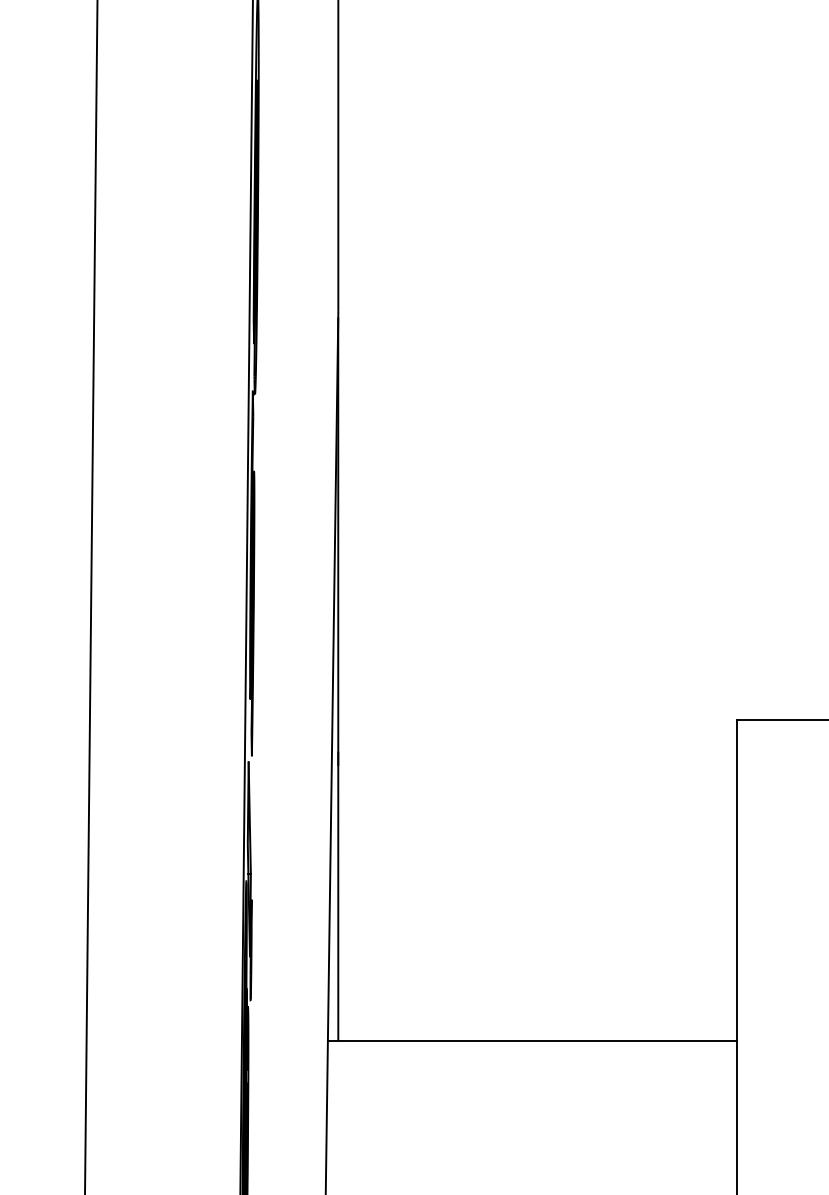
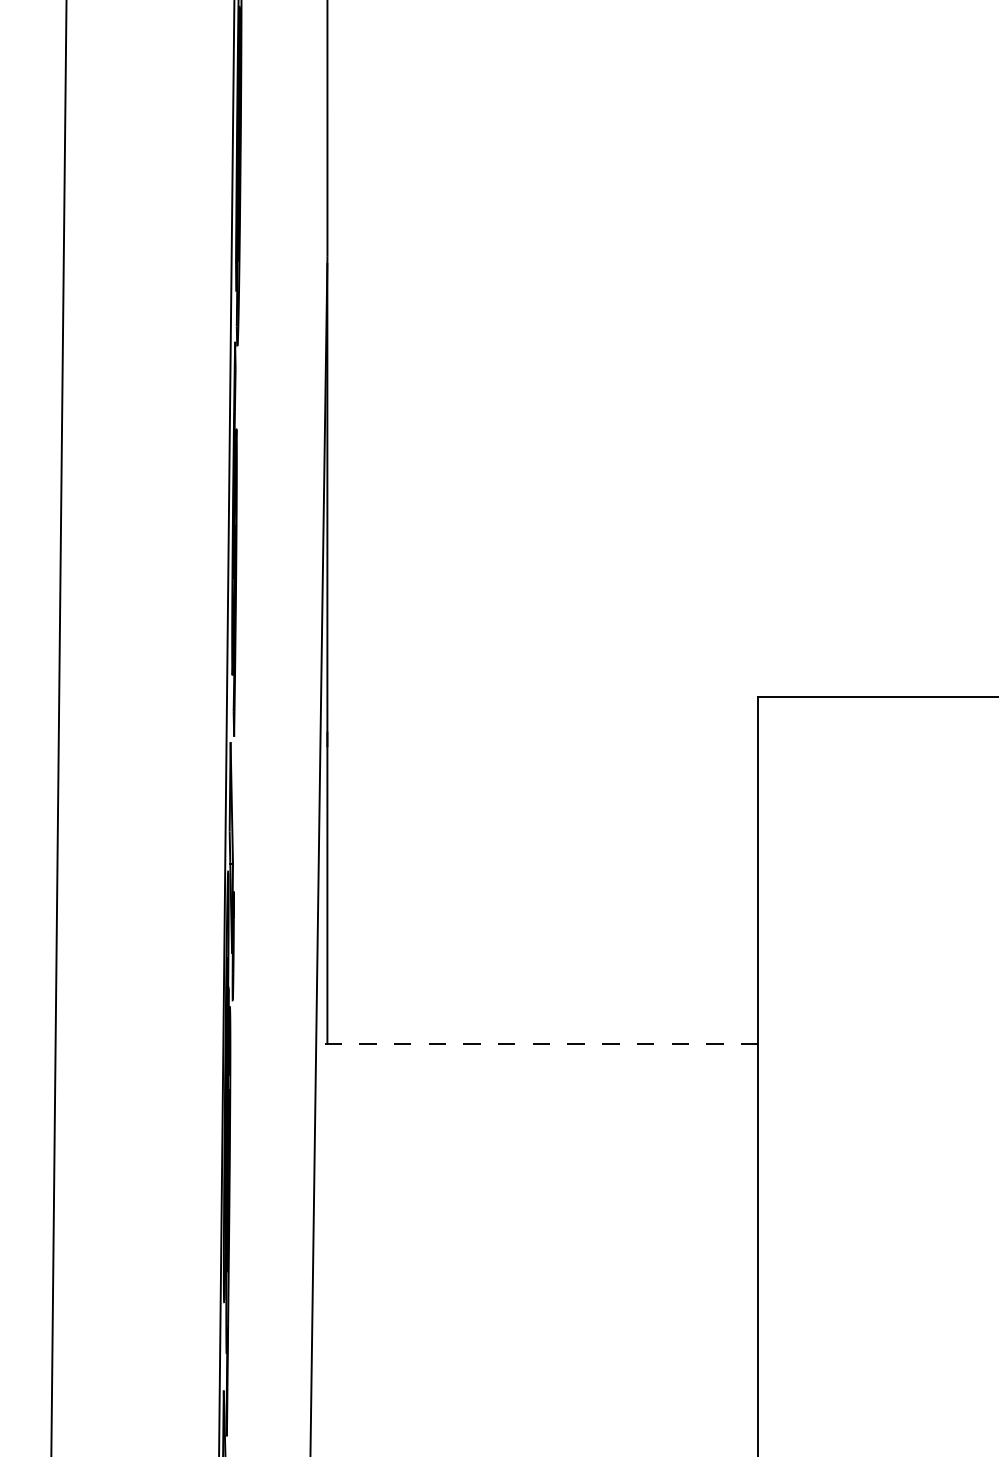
line: (532, 1041) -> (537, 1044), solid -> dashed

